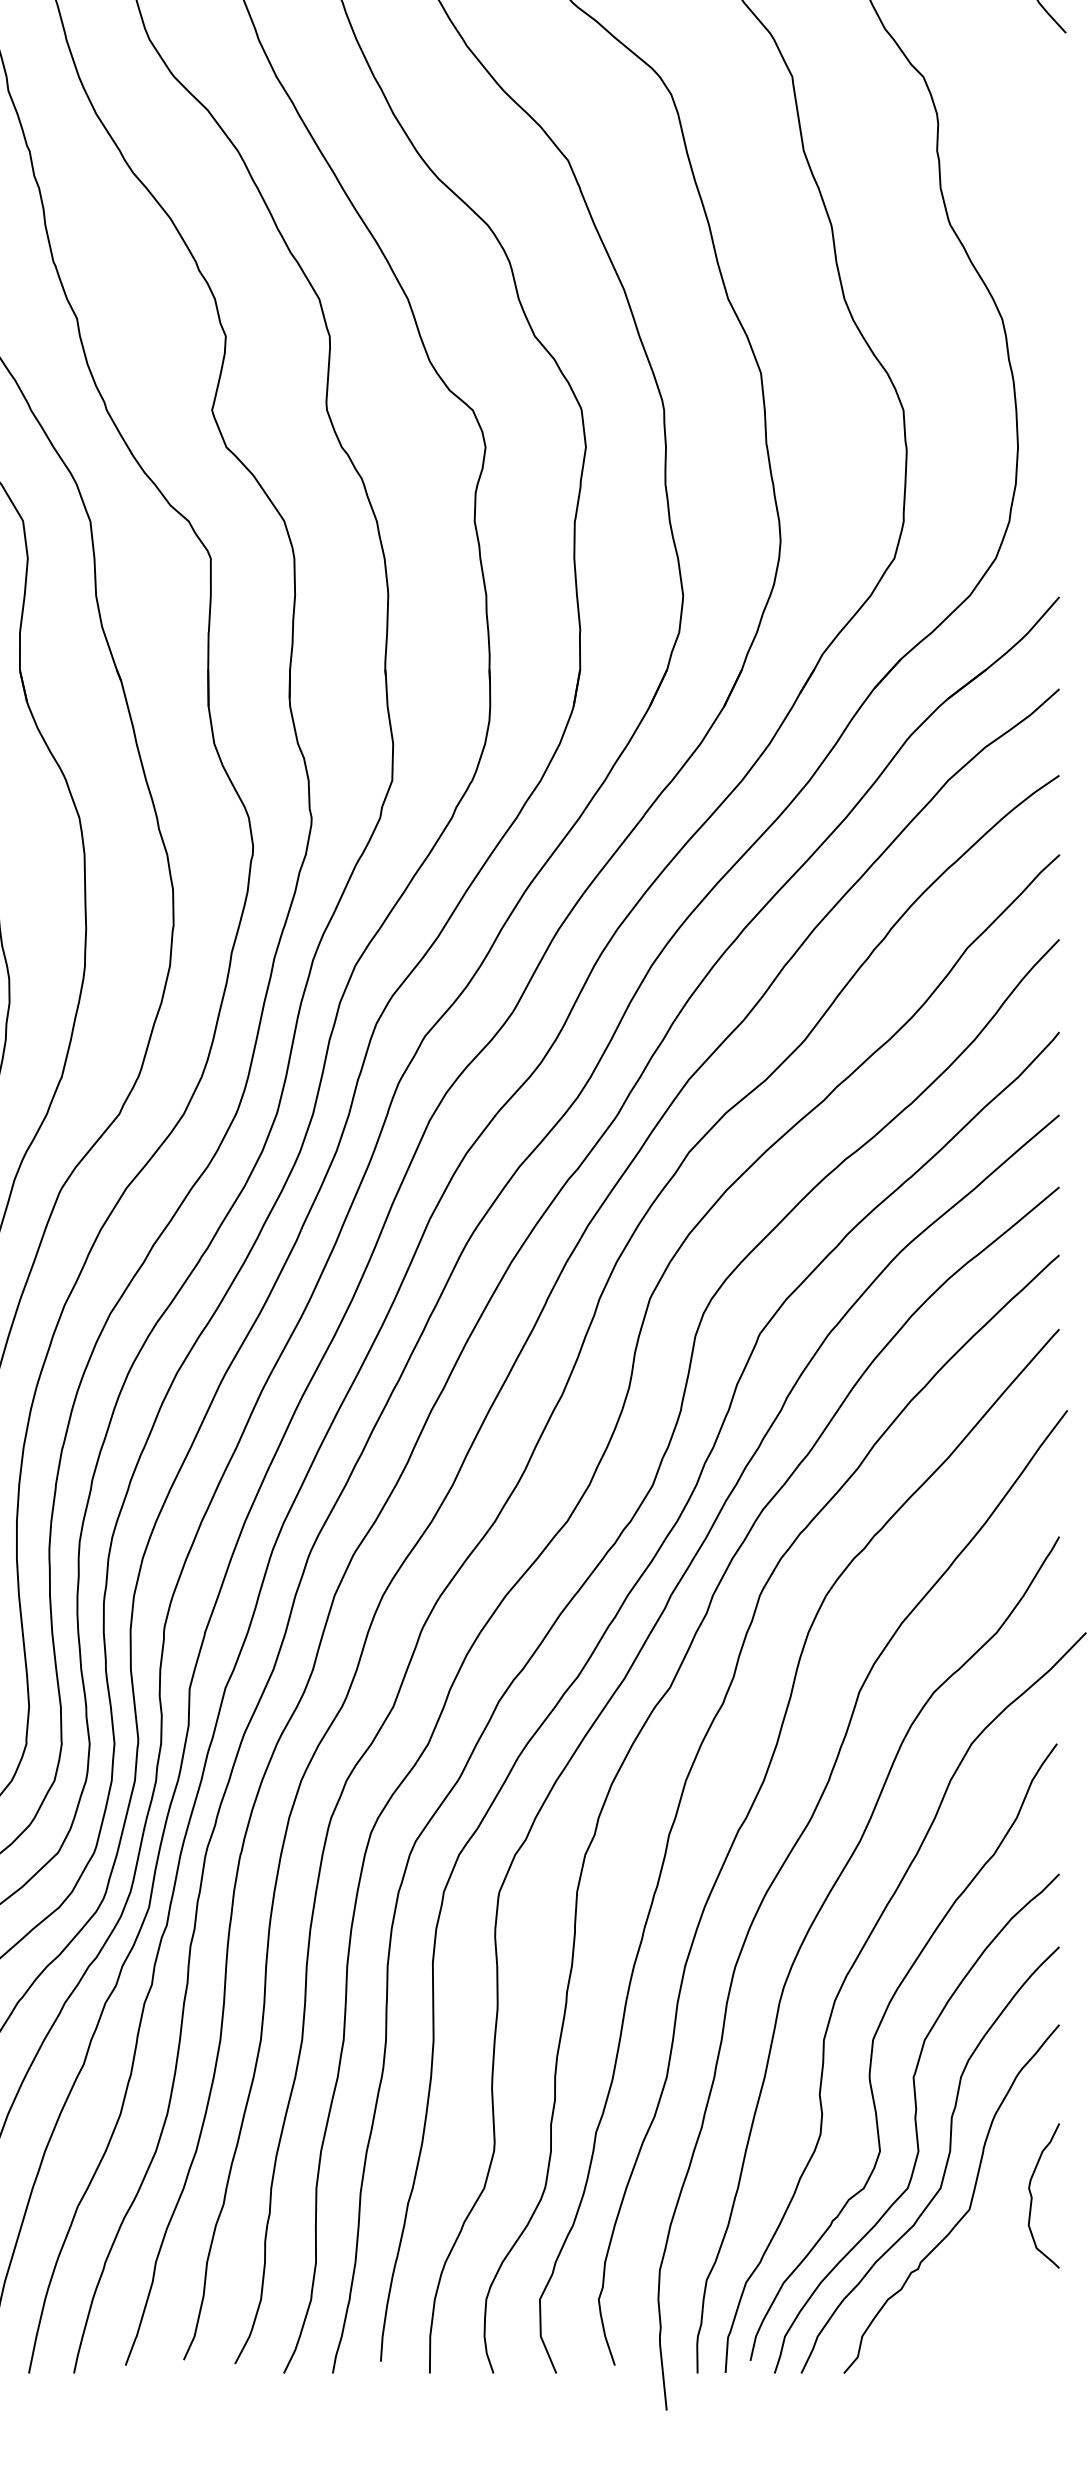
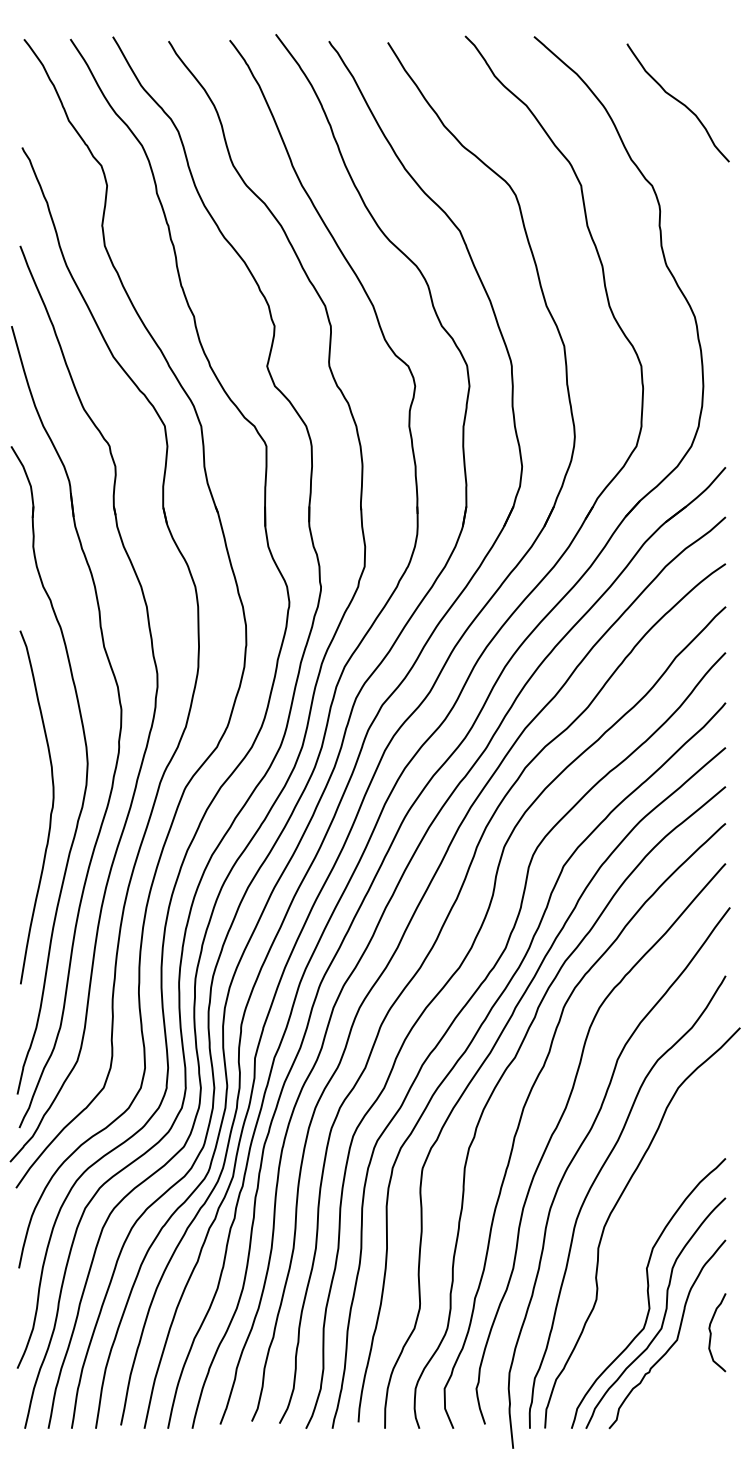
curve: (874, 2051) -> (625, 1254), removed

